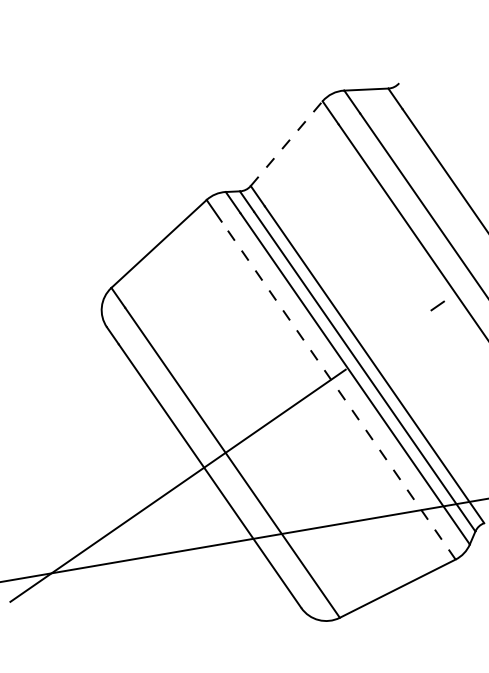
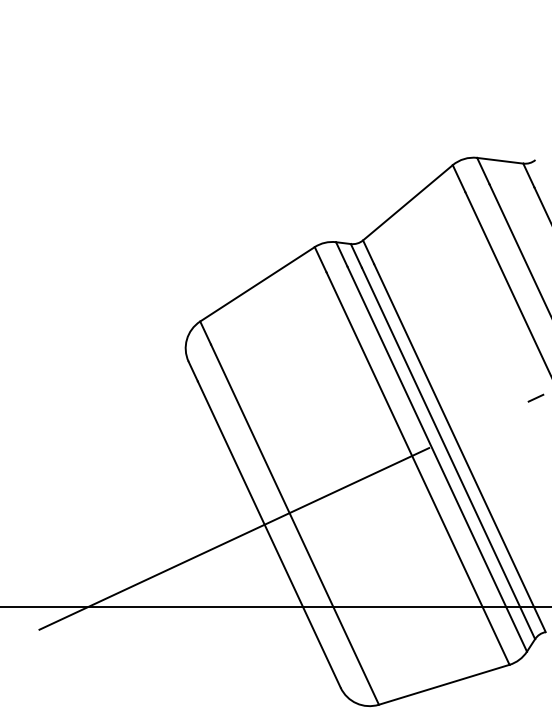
line: (286, 143) -> (407, 202), dashed -> solid
line: (339, 390) -> (418, 468), dashed -> solid

